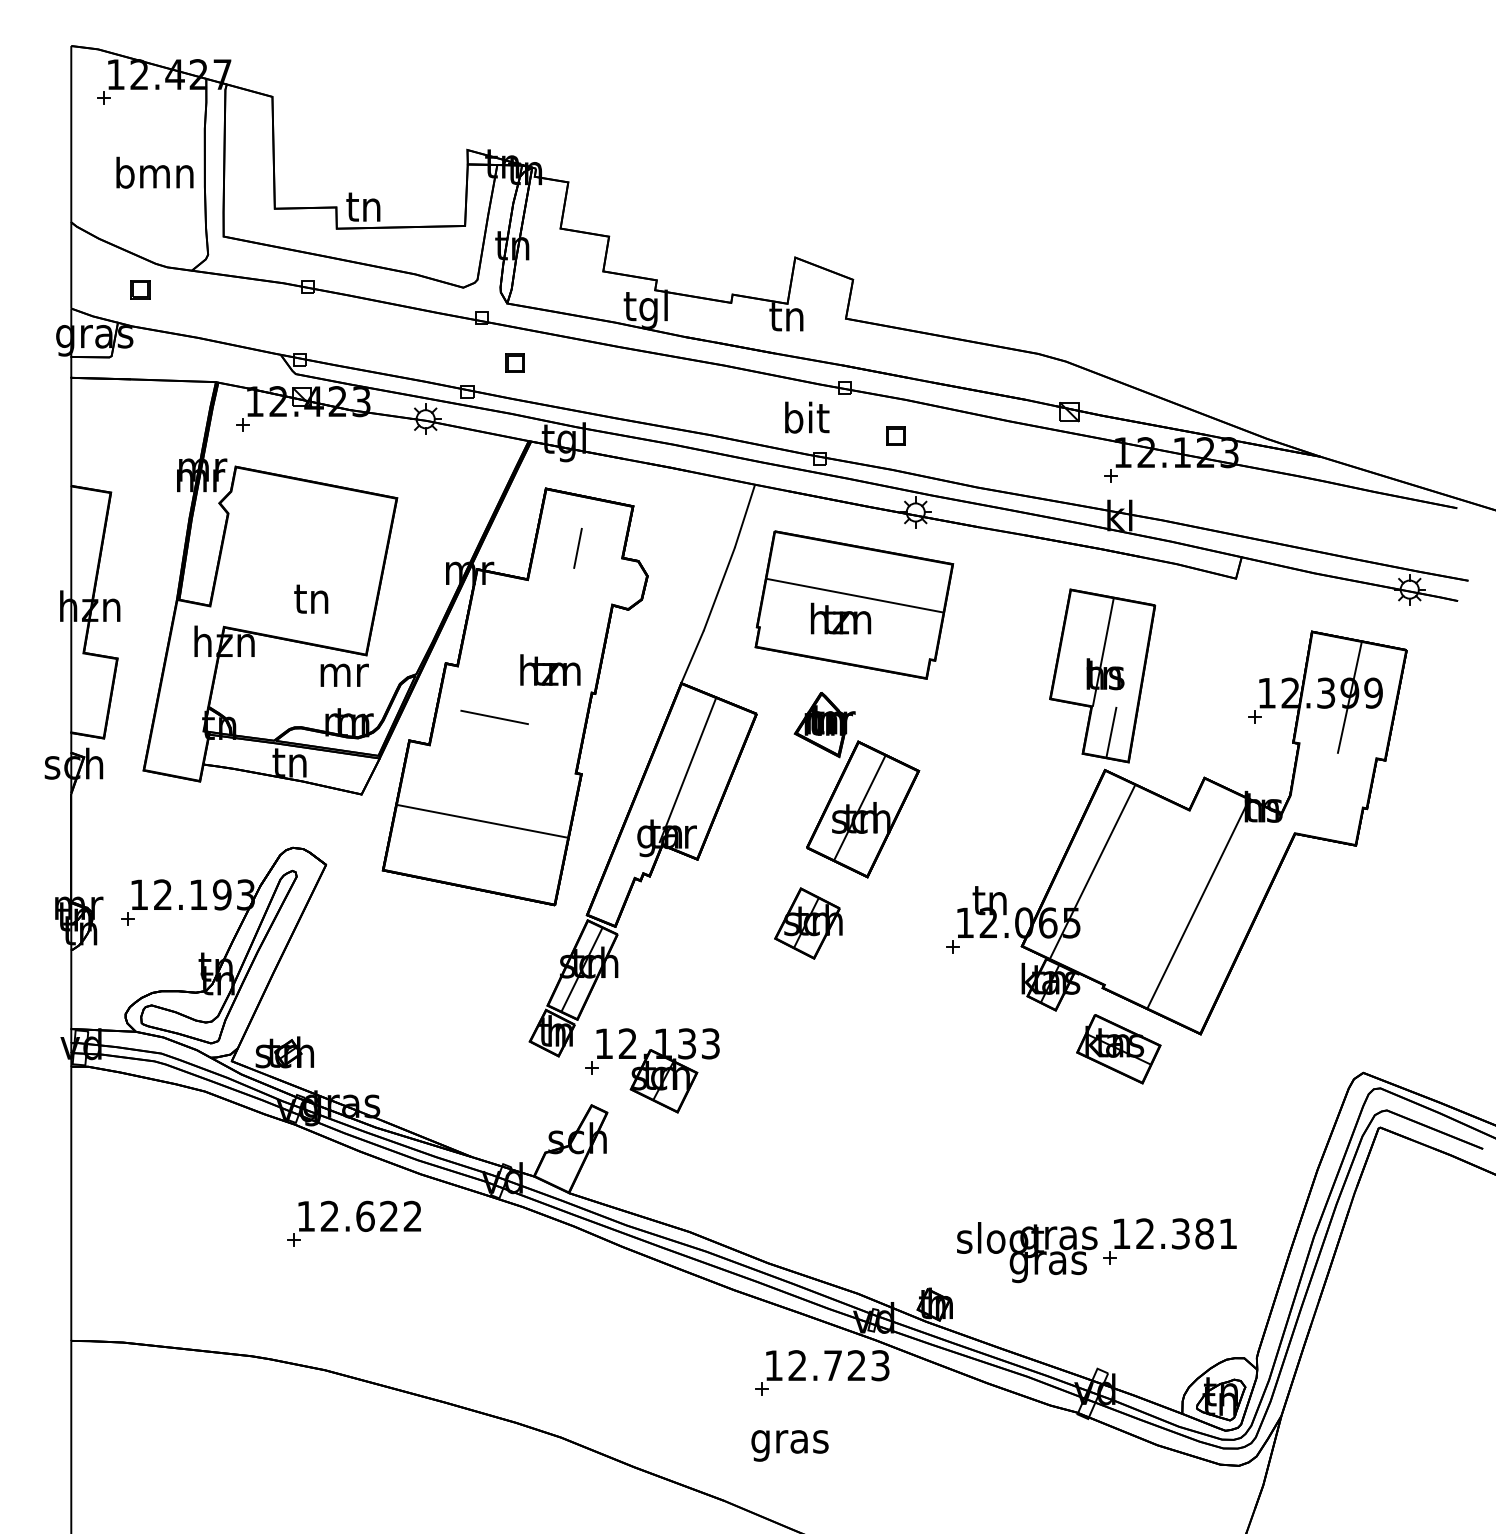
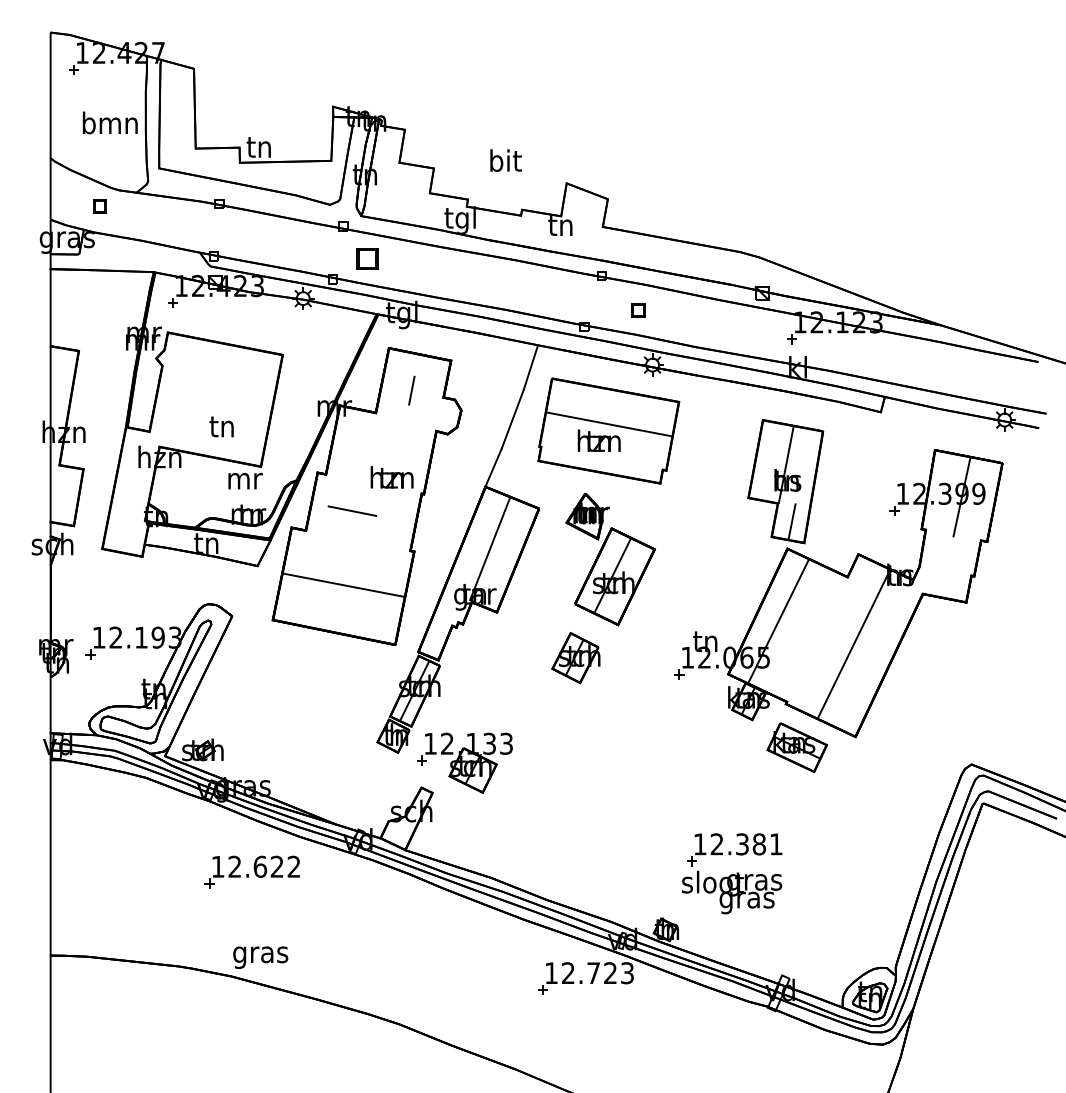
part: (514, 362) -> (366, 258), size x1.6
text: (807, 417) -> (506, 160), moved
part: (1169, 1241) -> (734, 849), moved
text: (789, 1445) -> (260, 957), moved

